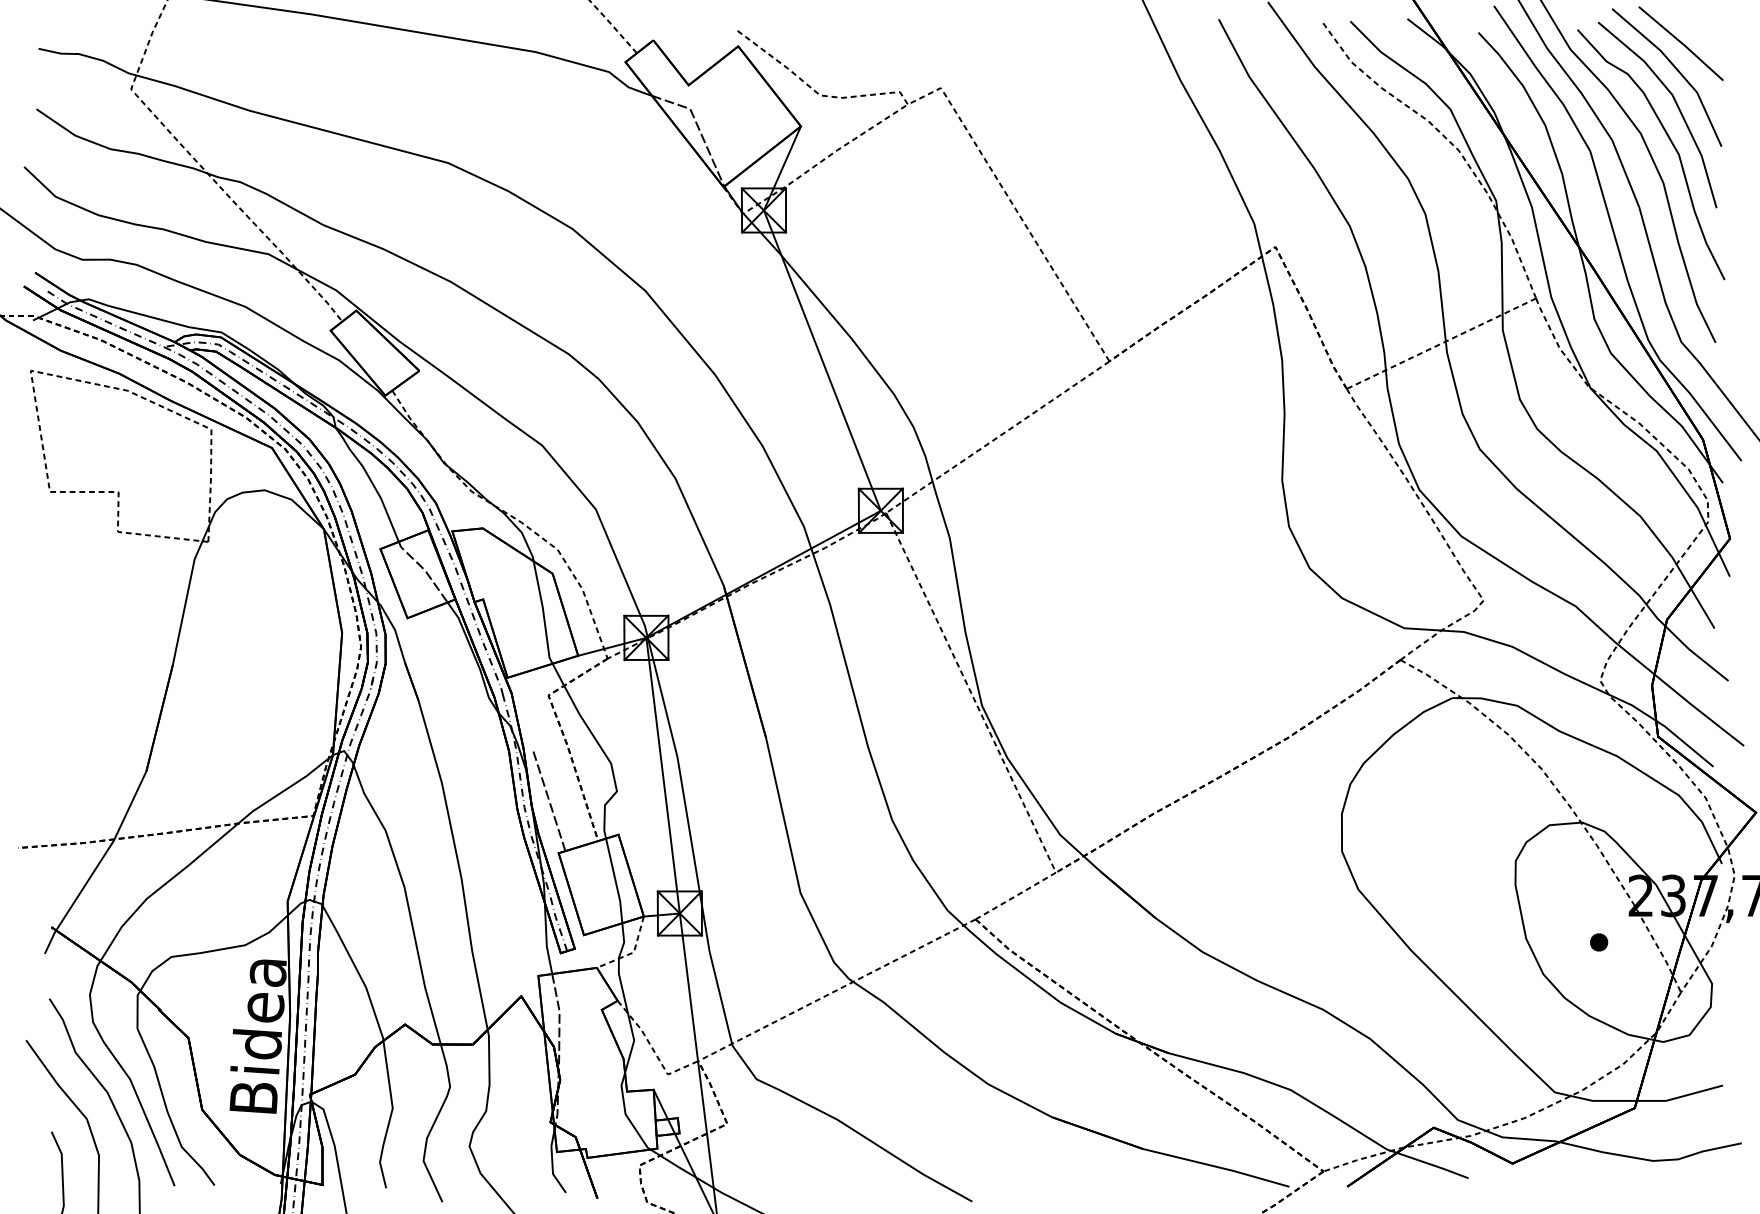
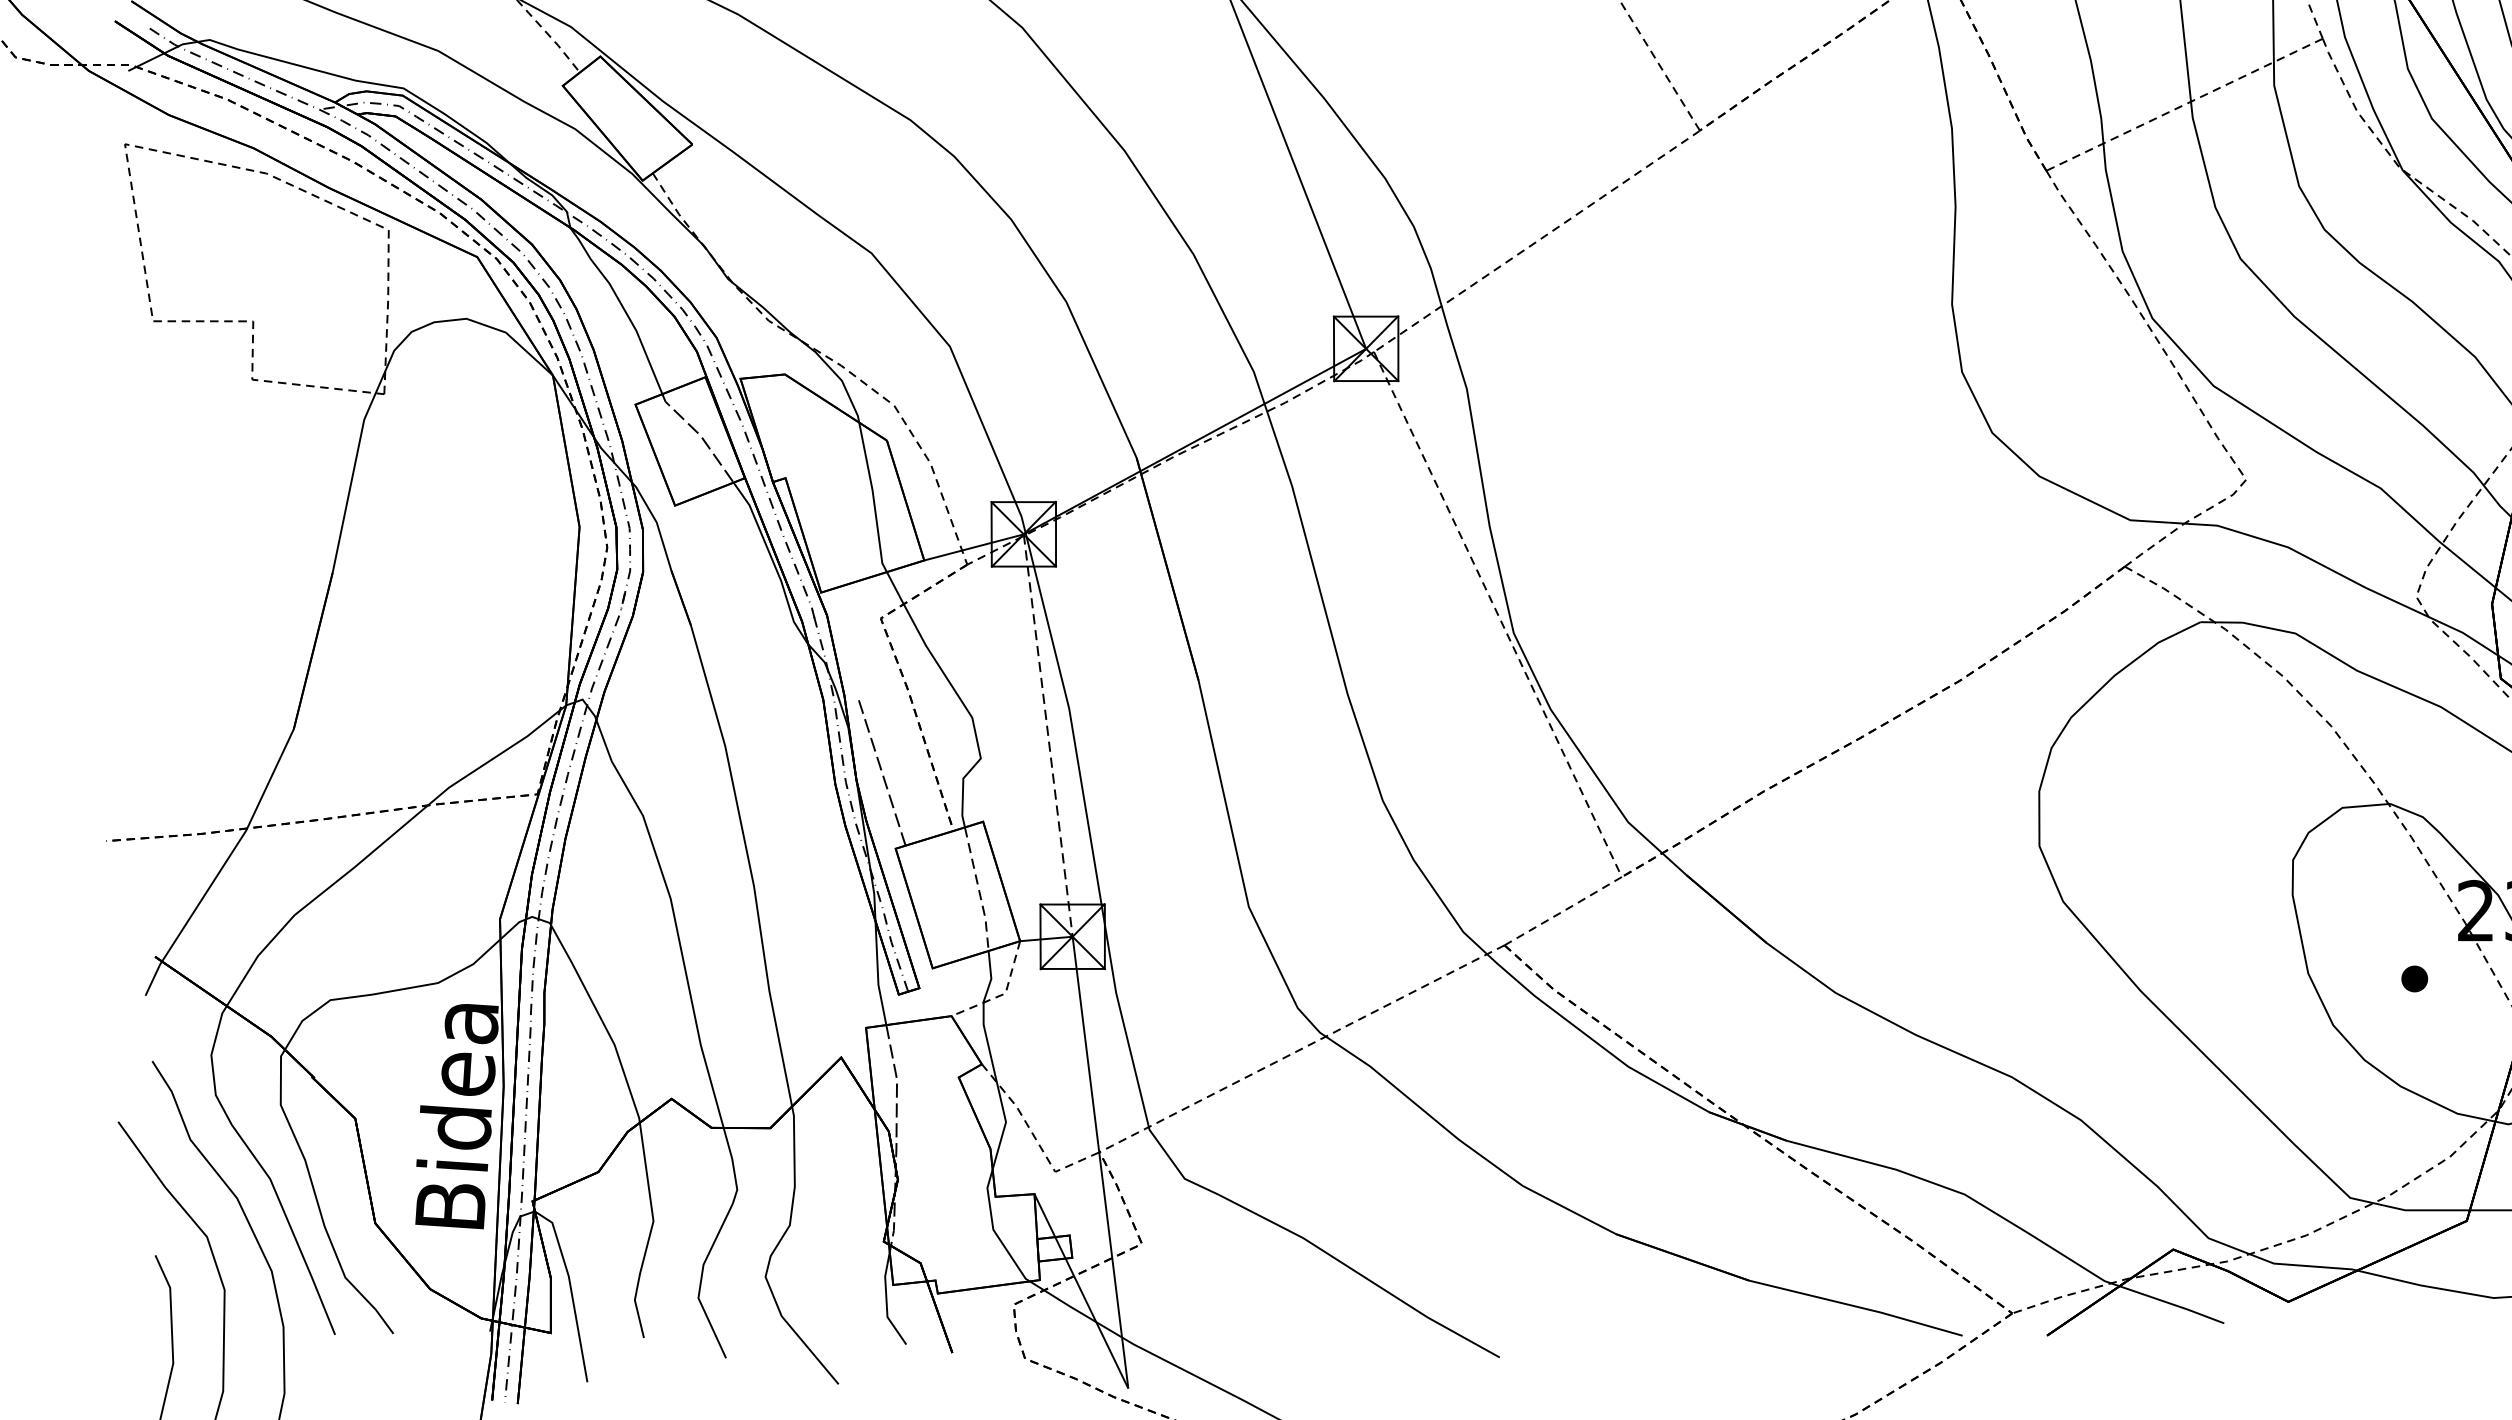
line: (663, 775) -> (1048, 735), solid -> dashed
line: (615, 882) -> (978, 891), solid -> dashed

